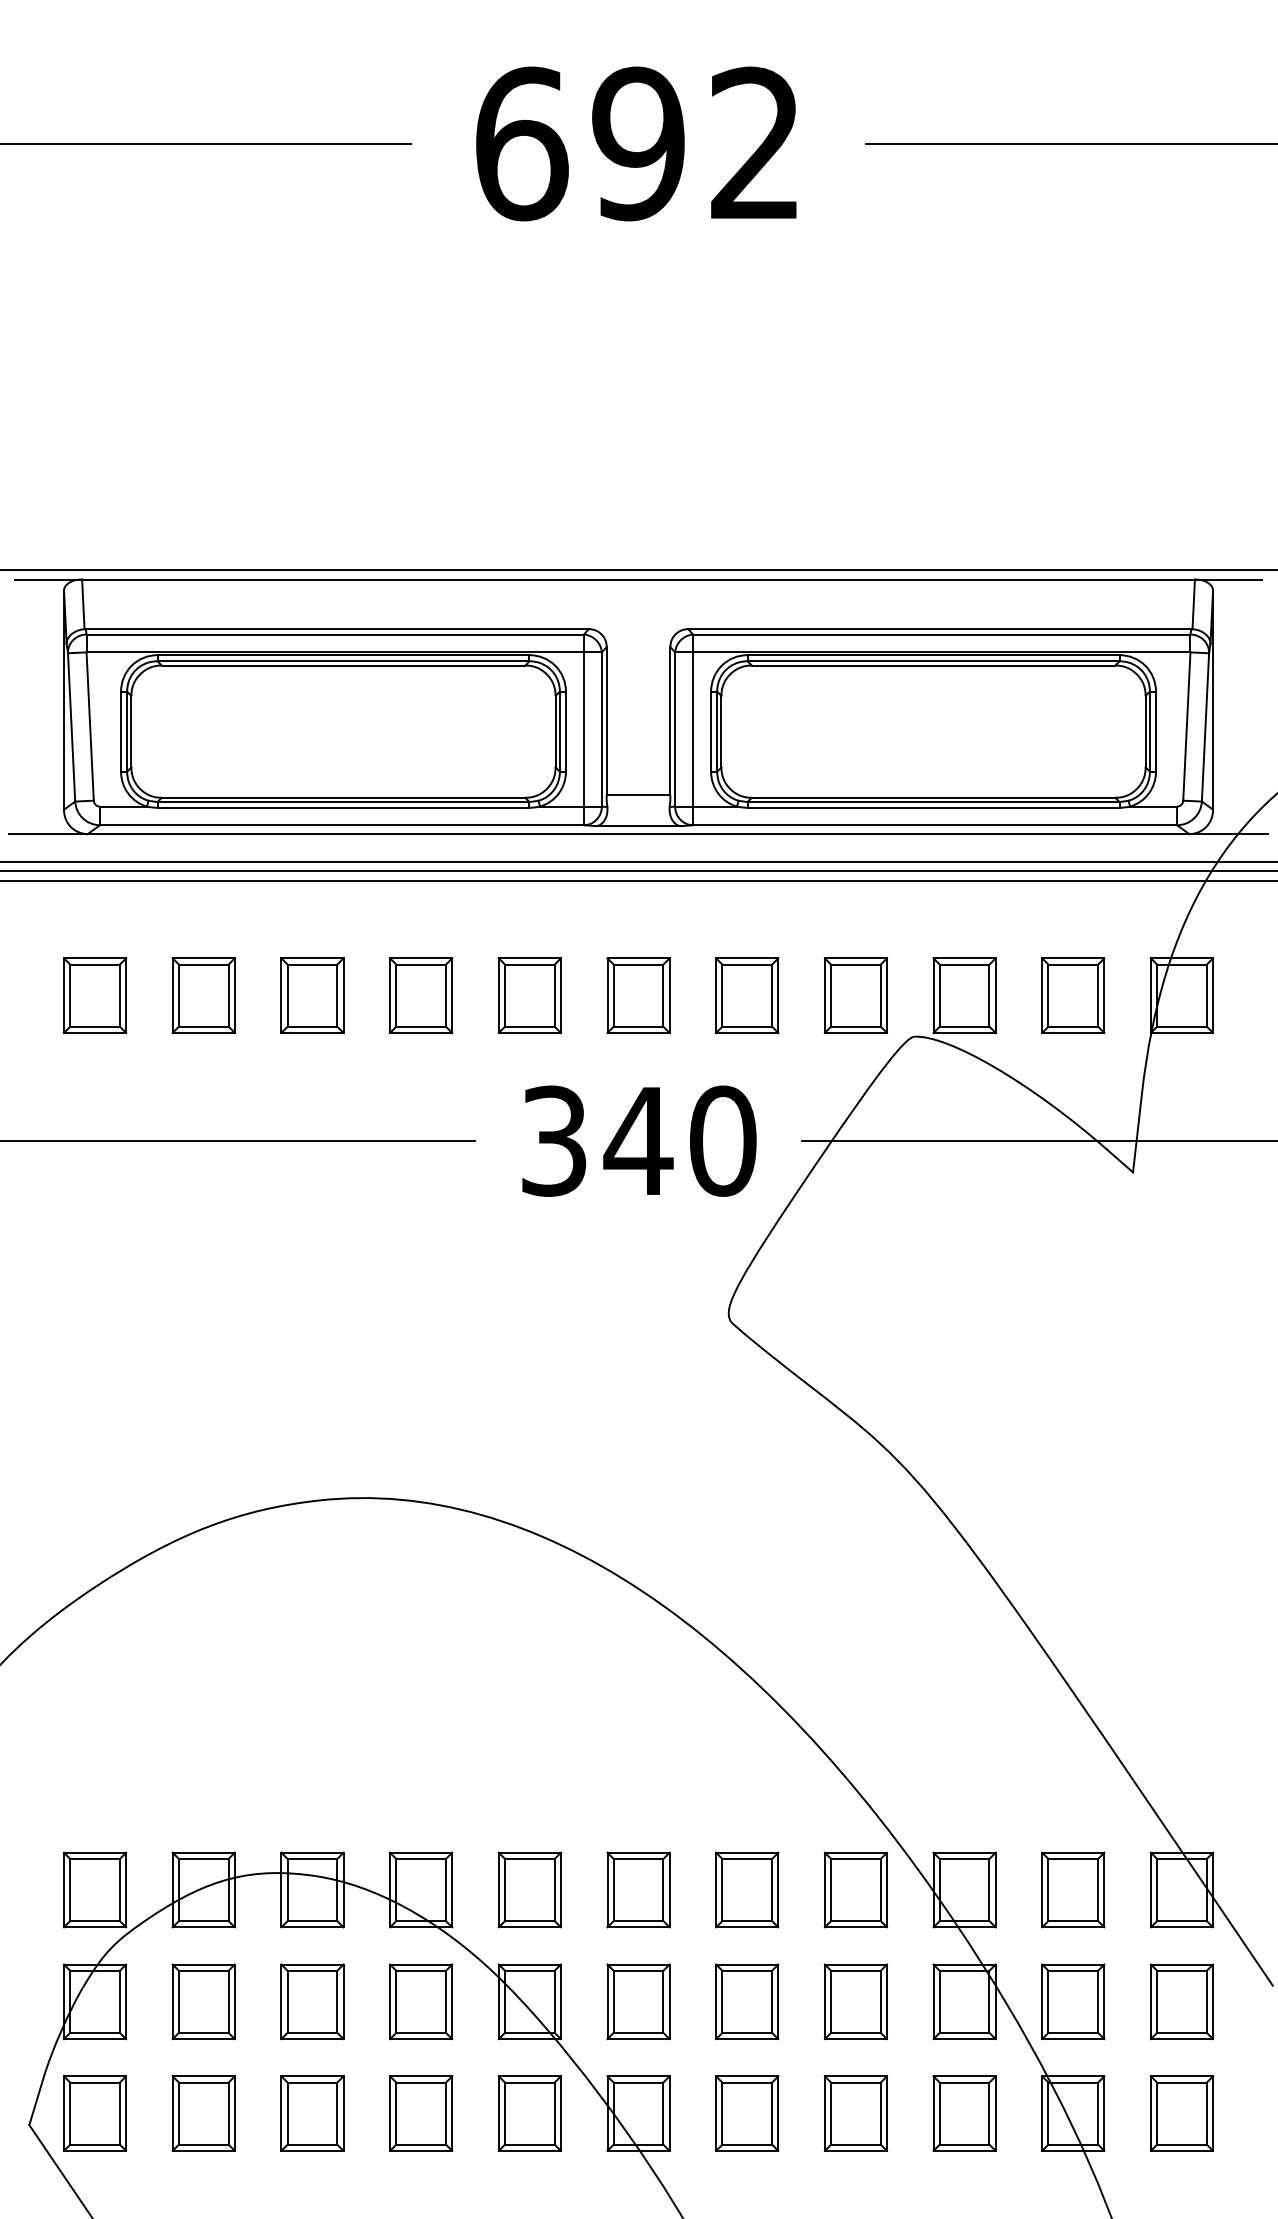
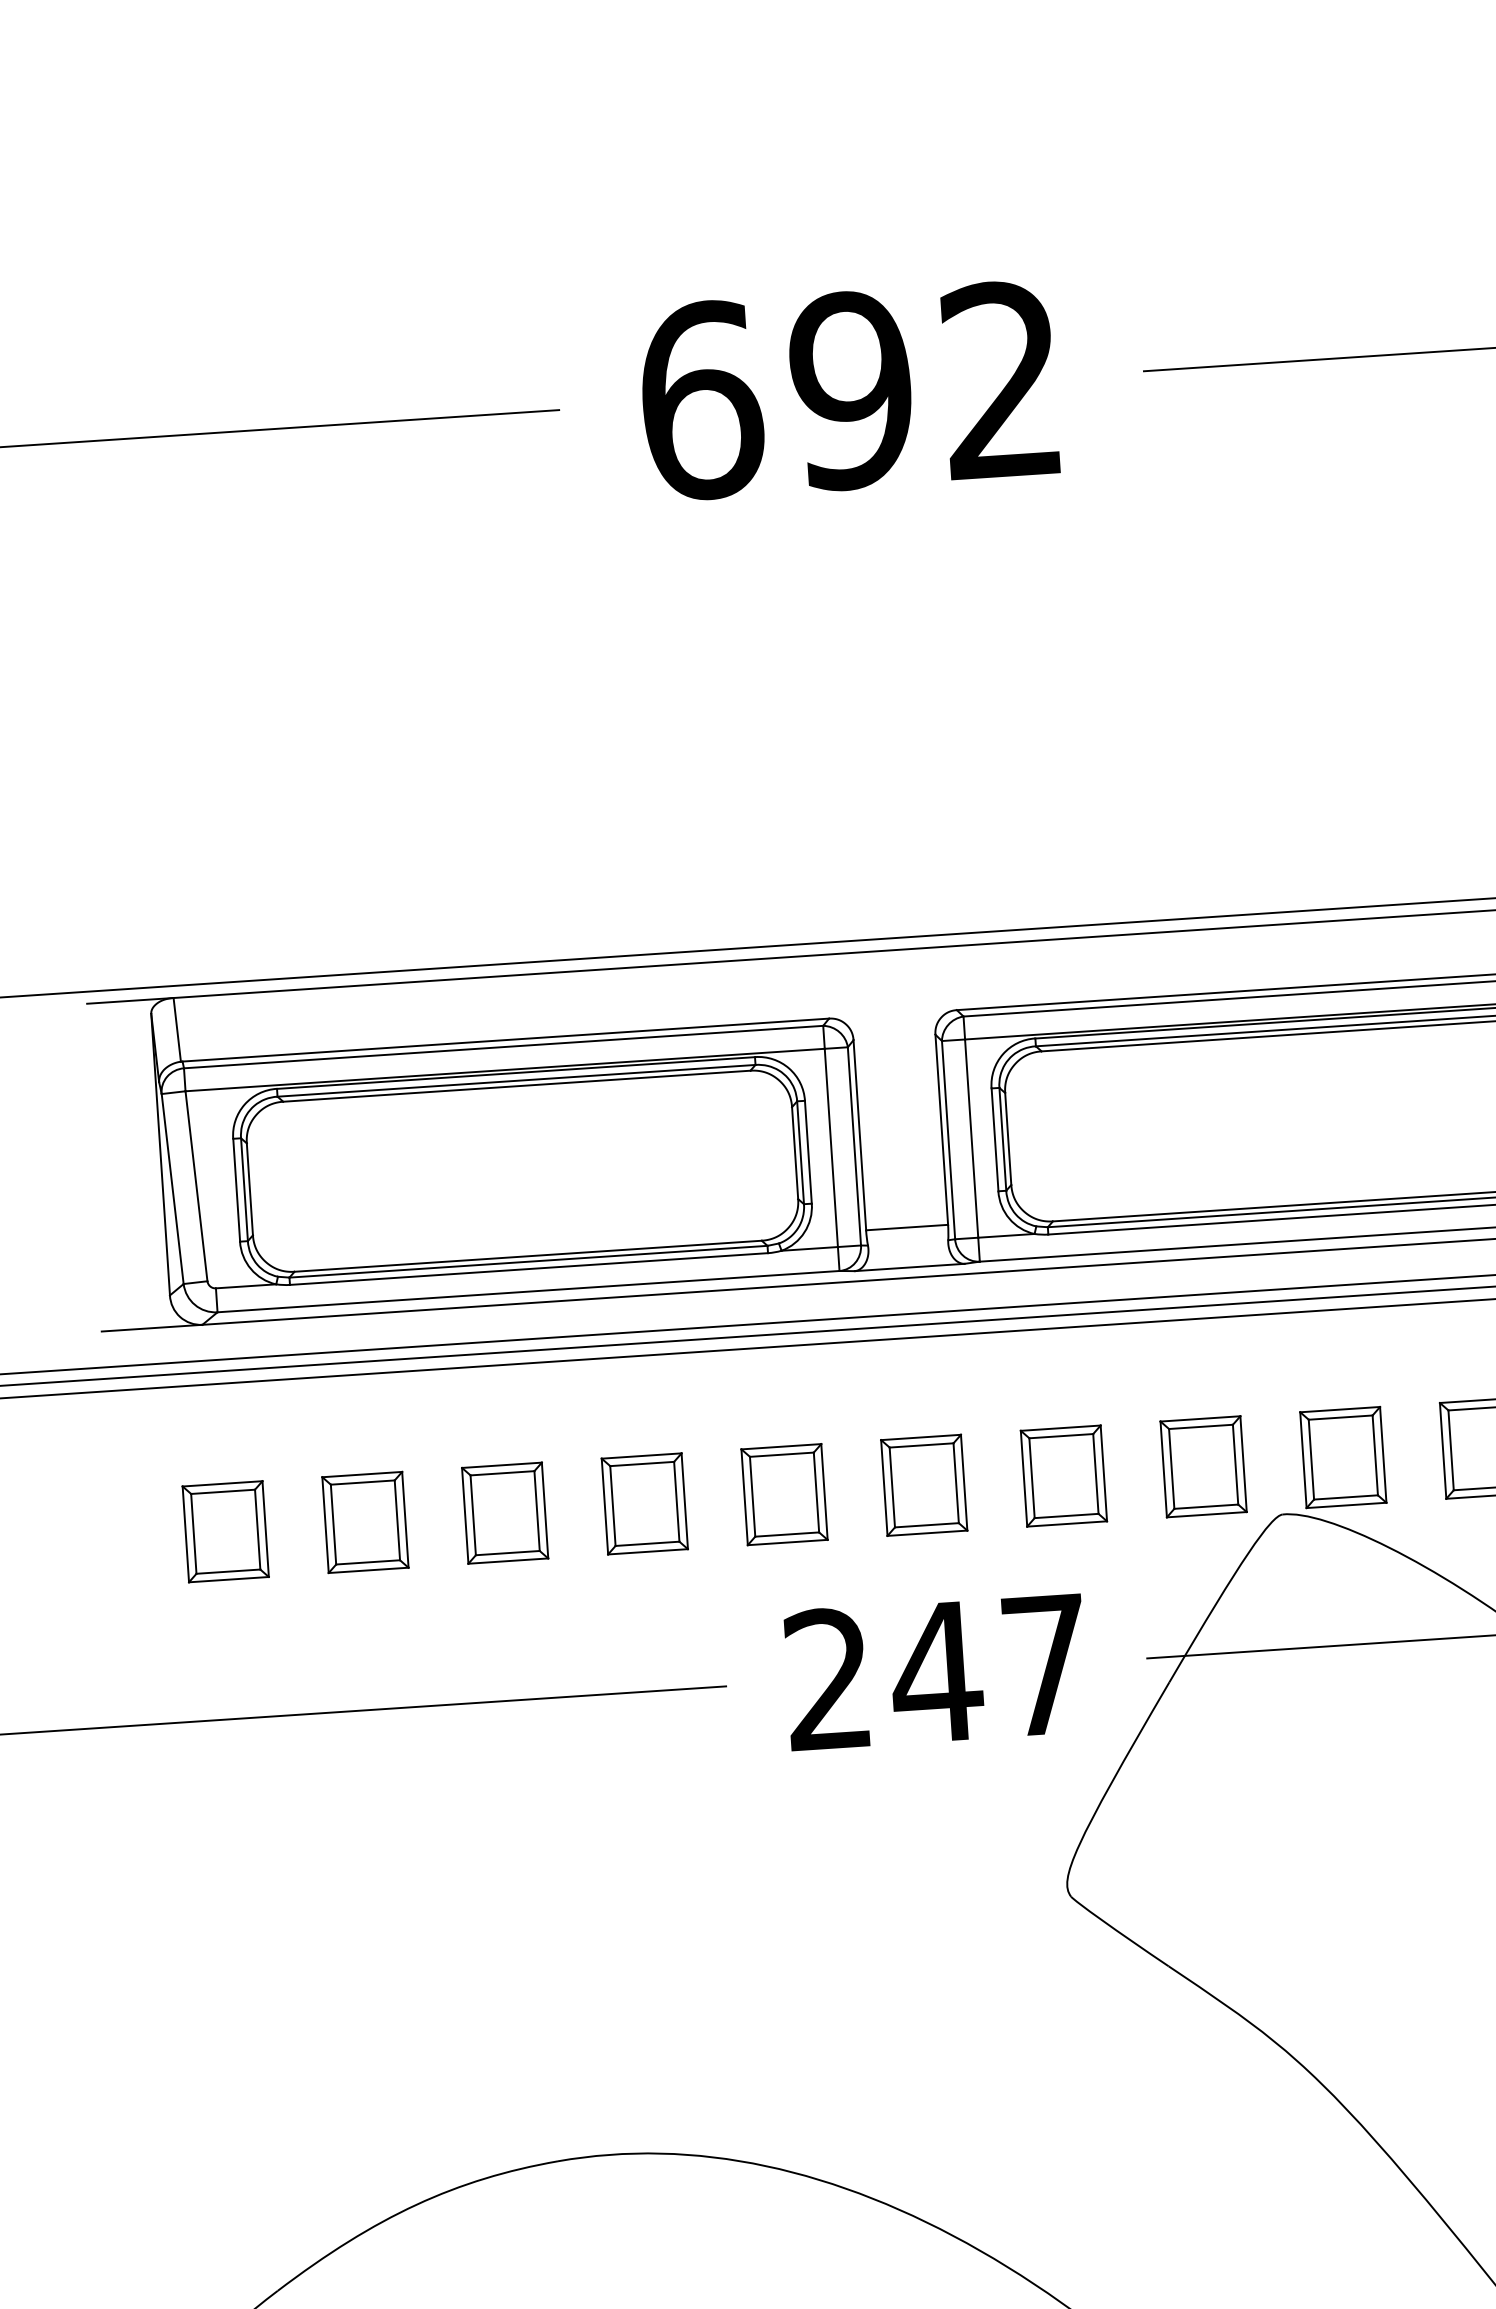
text: (639, 1140) -> (937, 1671), 340 -> 247

